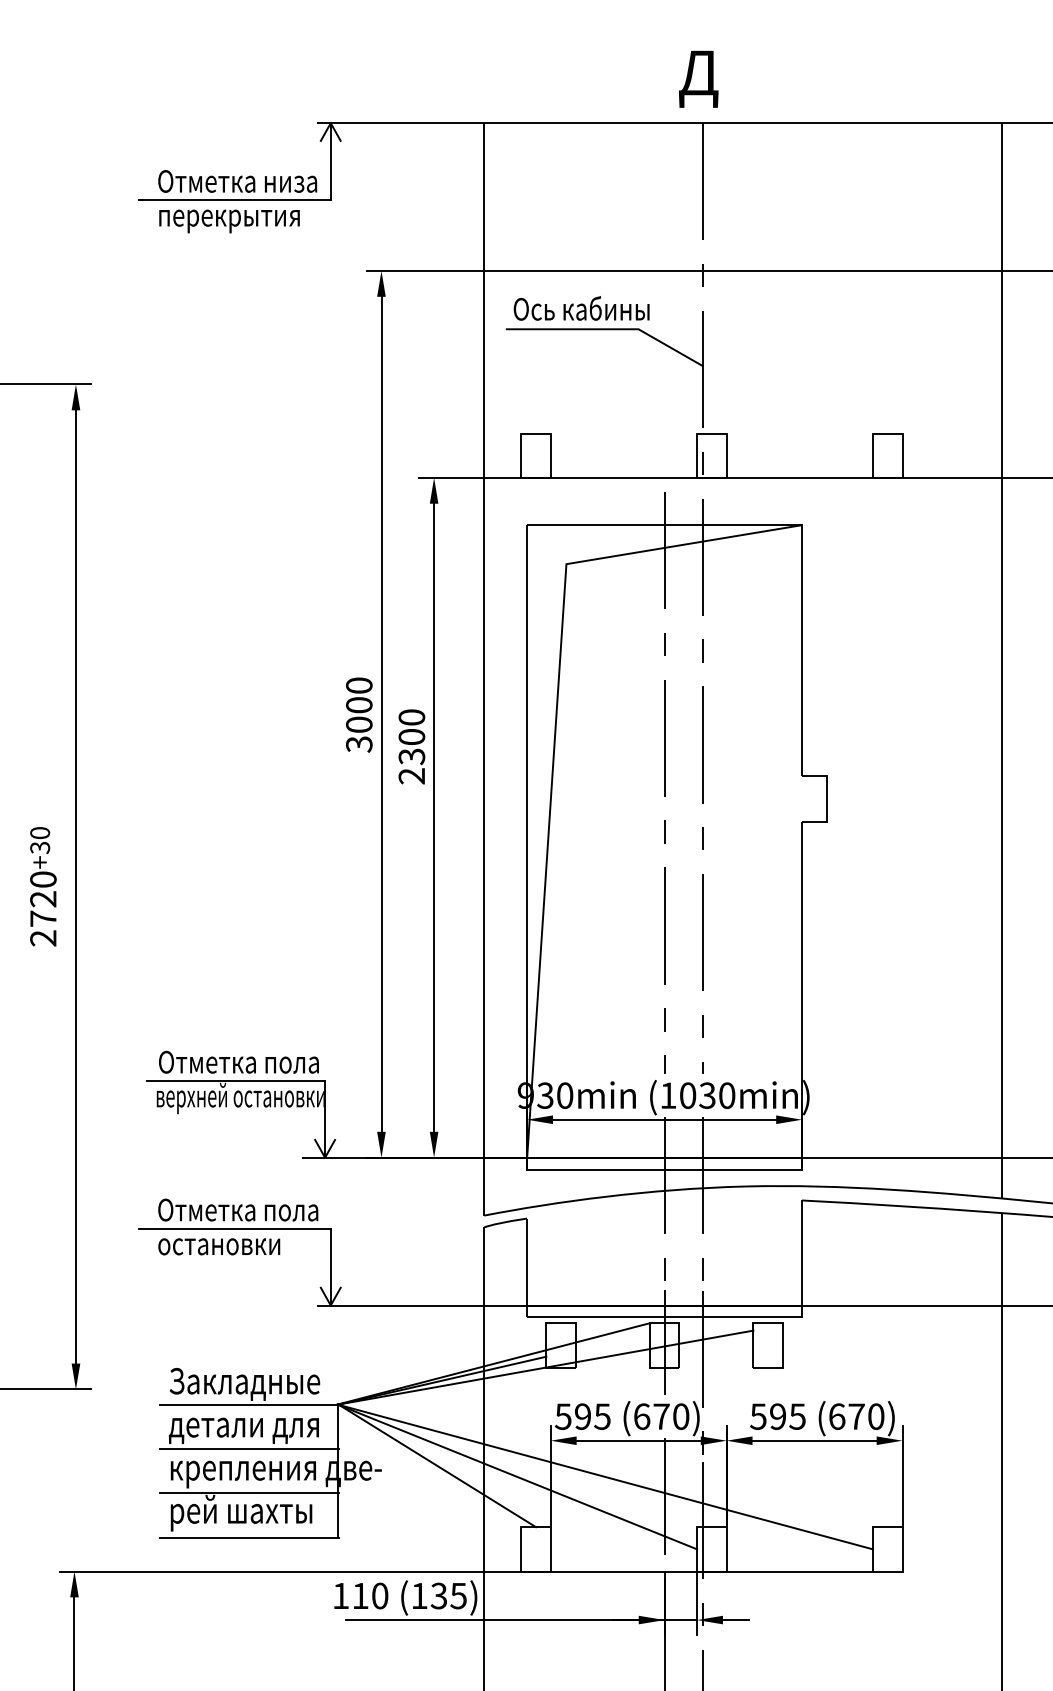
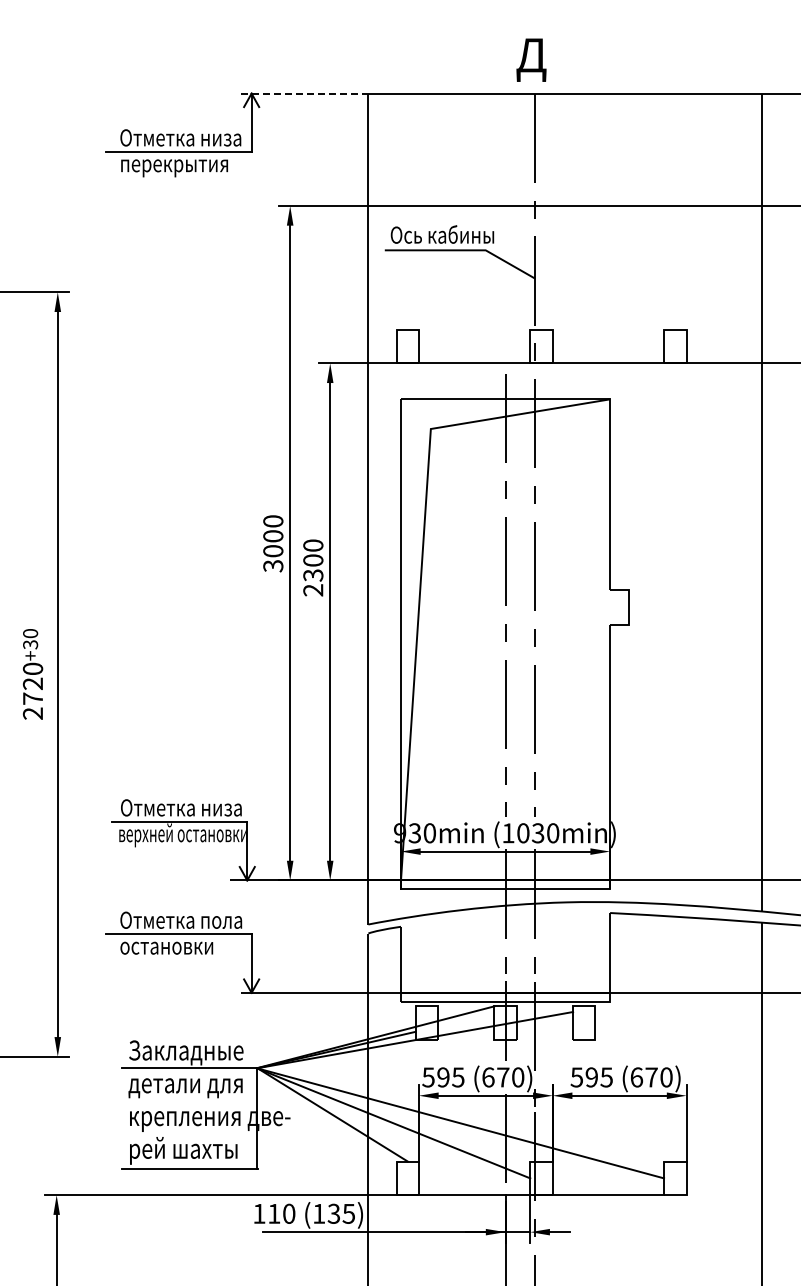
line: (400, 123) -> (304, 93), solid -> dashed
text: (292, 1064) -> (222, 809), Отметка пола -> Отметка низа
line: (249, 1448) -> (189, 1101), removed
line: (249, 1492) -> (189, 1135), removed

